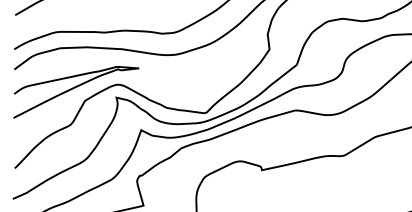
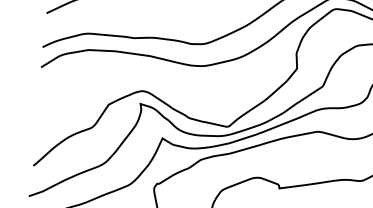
curve: (75, 88) -> (100, 91), removed

